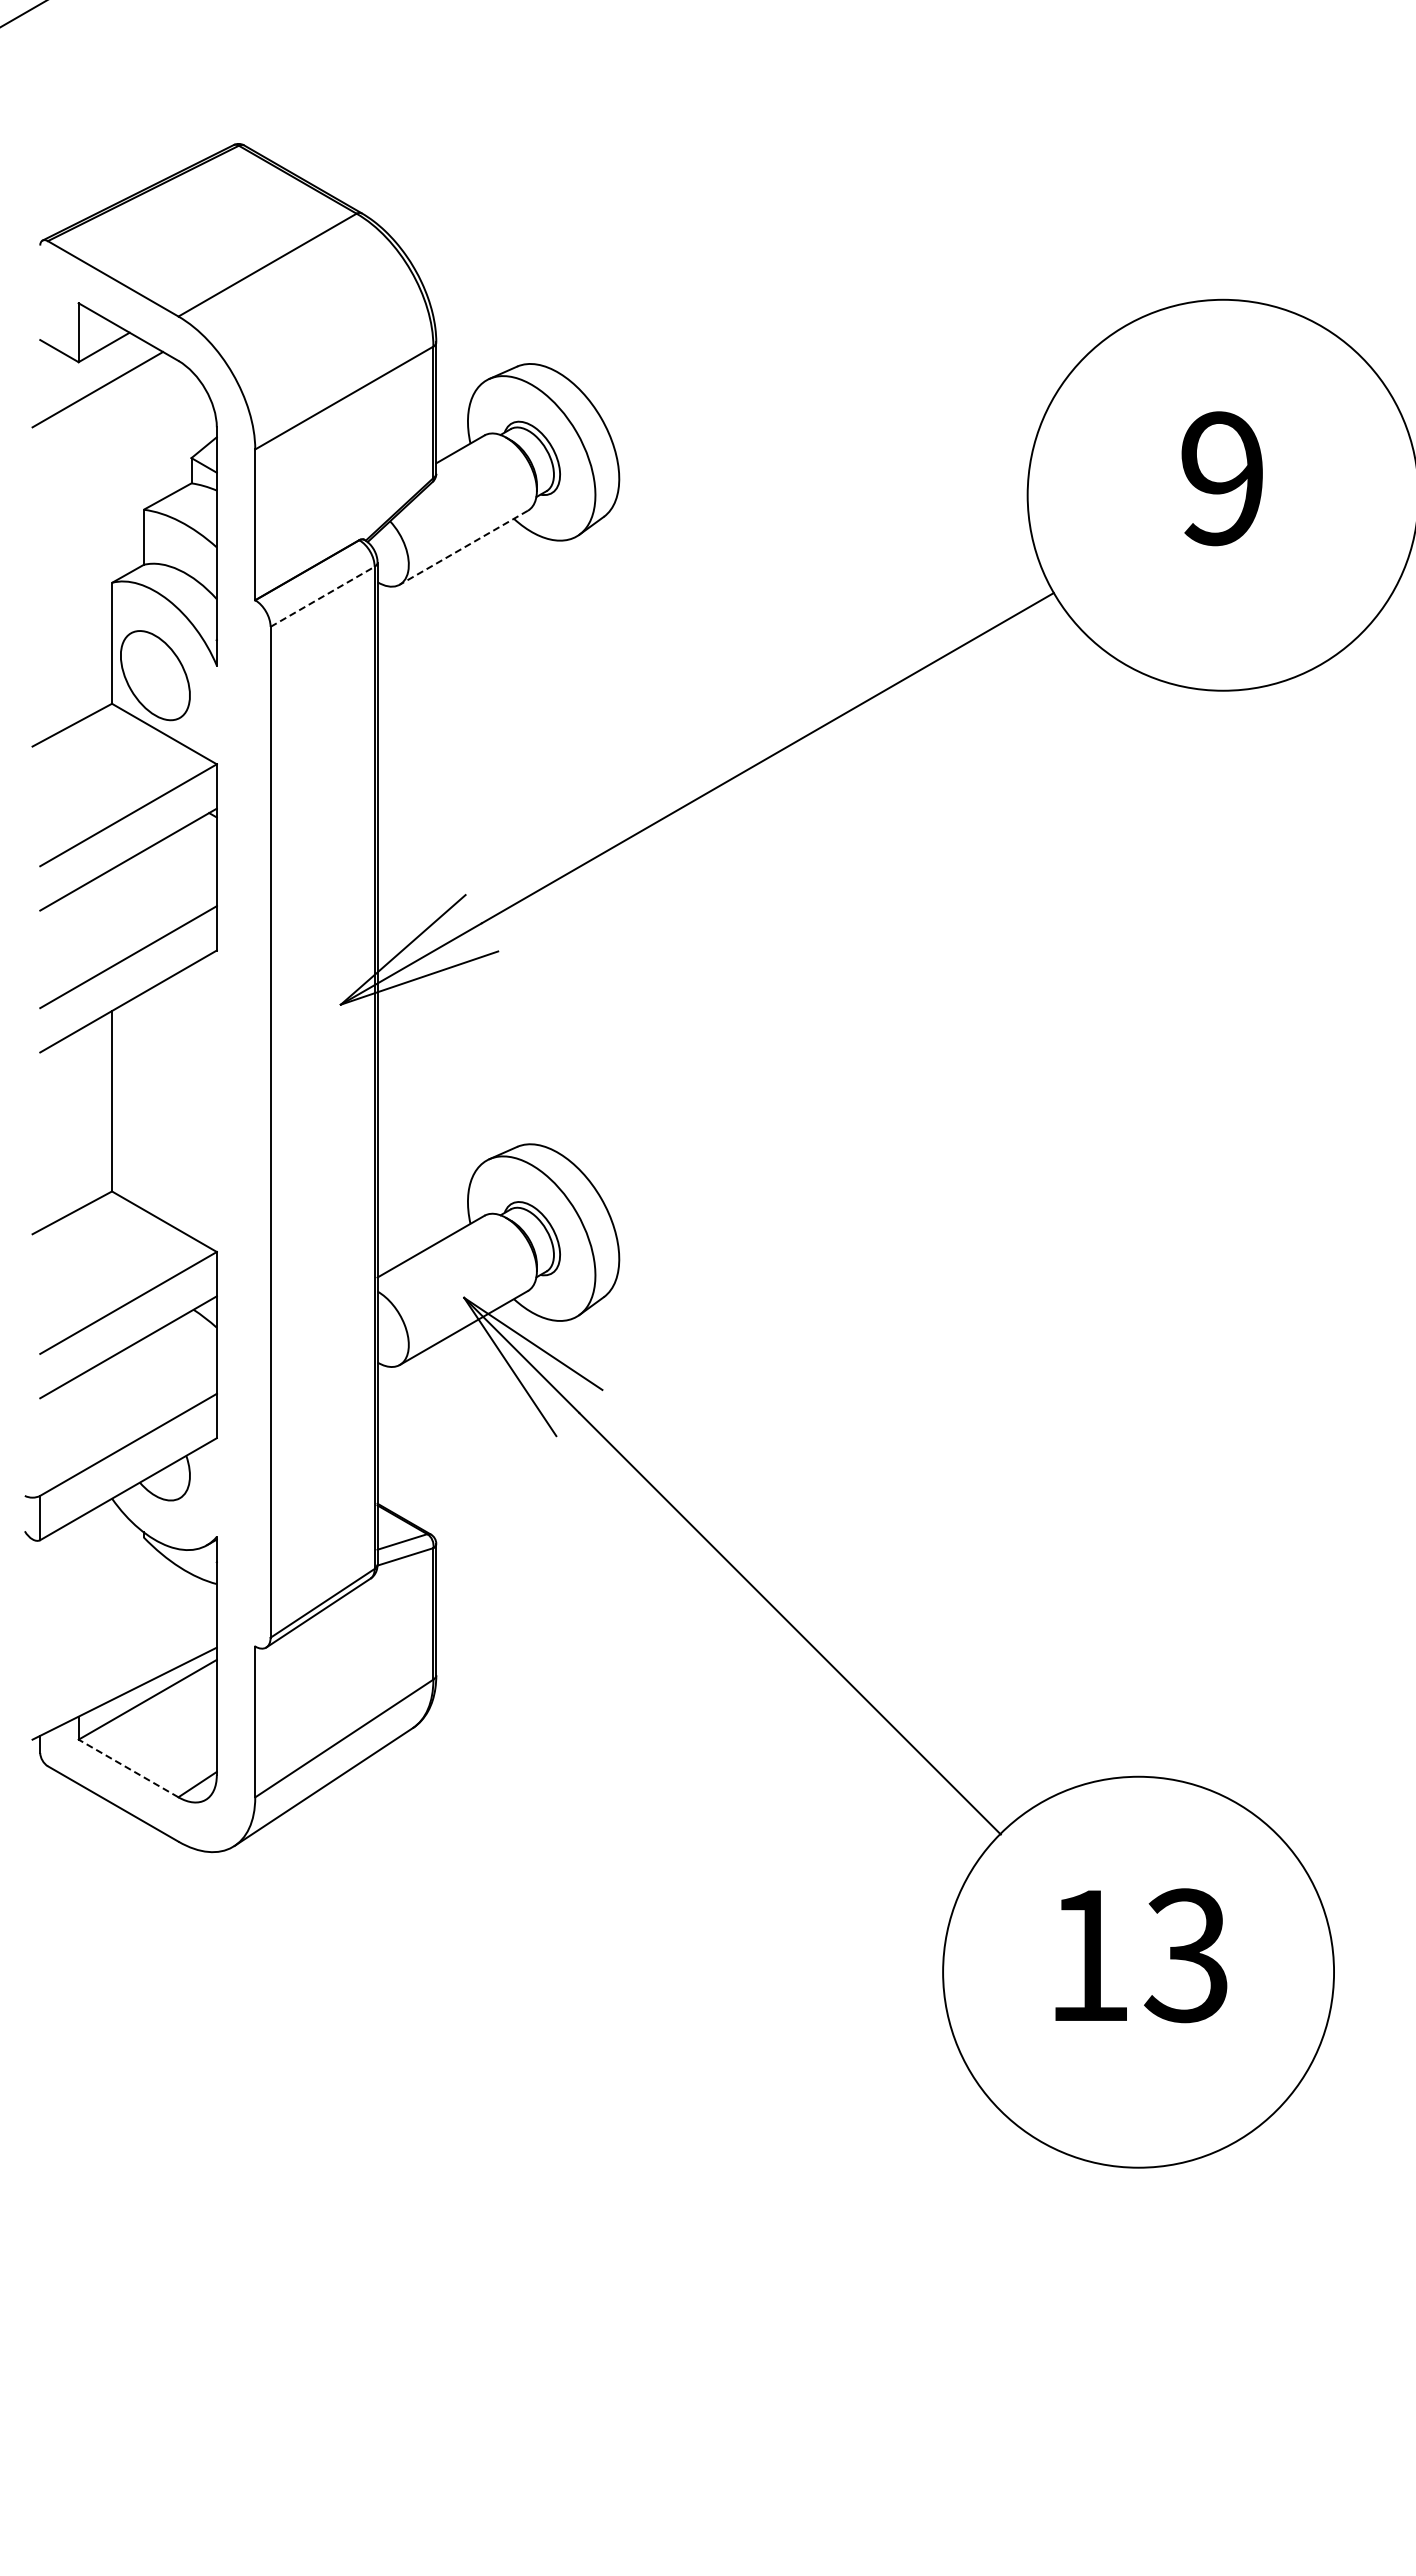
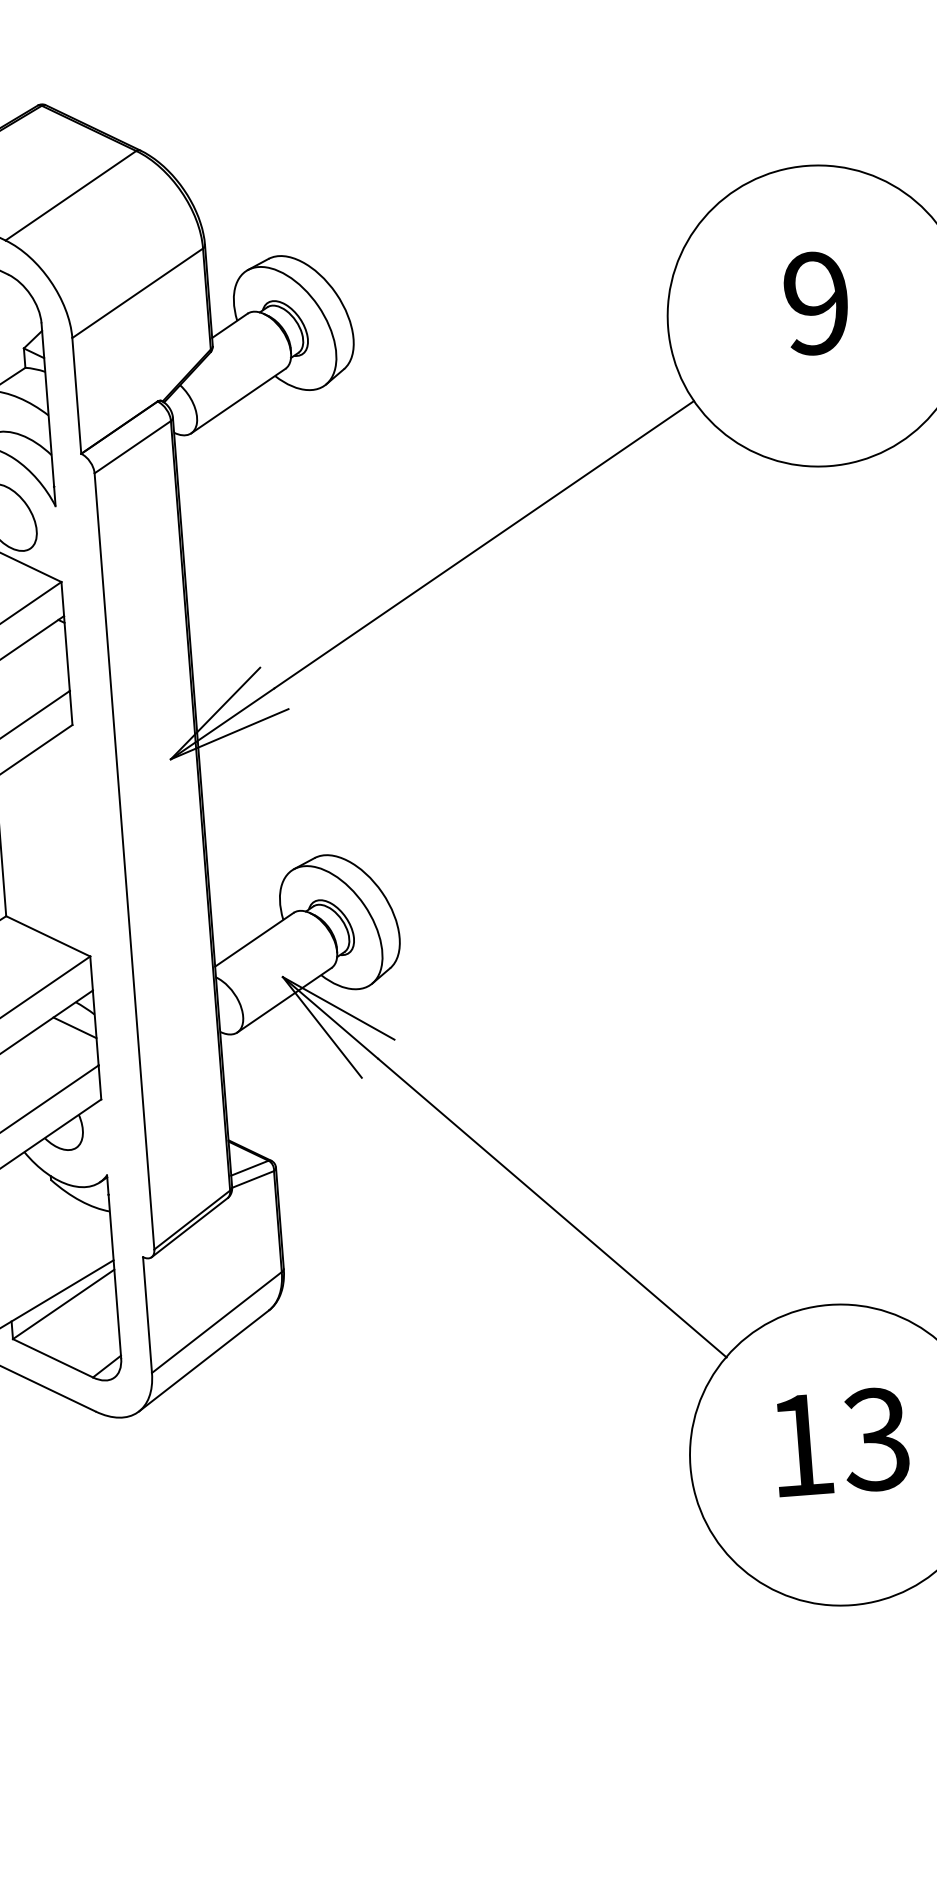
line: (463, 547) -> (238, 401), dashed -> solid
line: (323, 596) -> (133, 446), dashed -> solid
line: (189, 1342) -> (74, 1027), added
line: (128, 1768) -> (52, 1358), dashed -> solid

